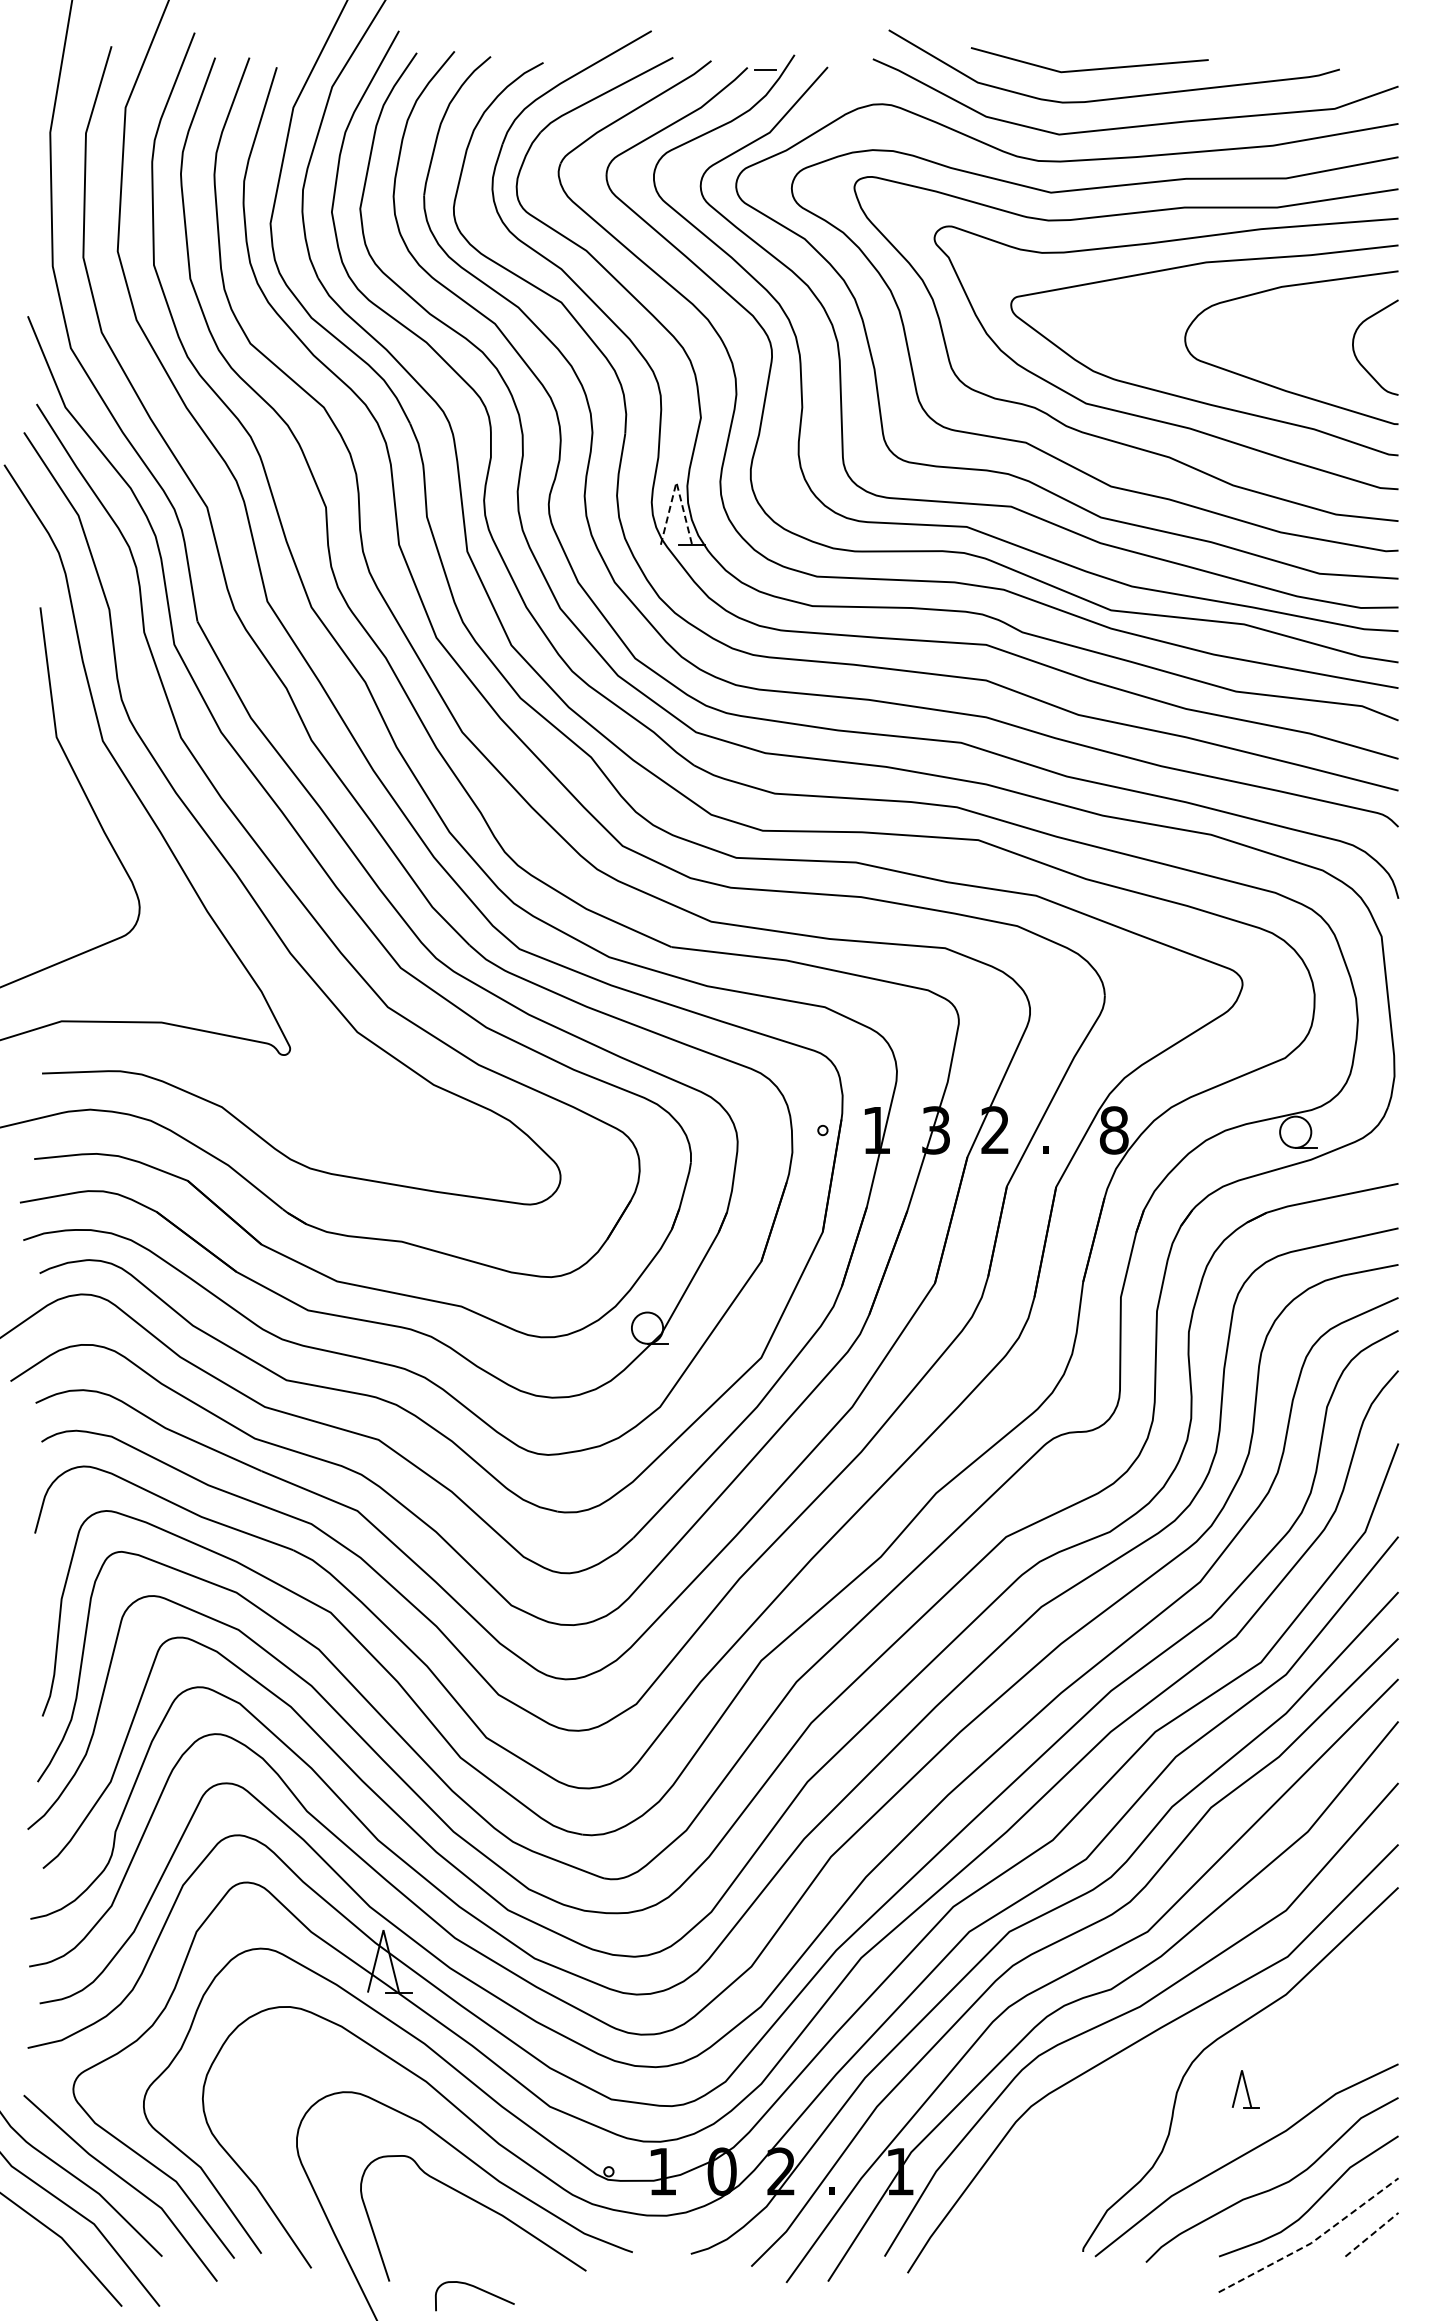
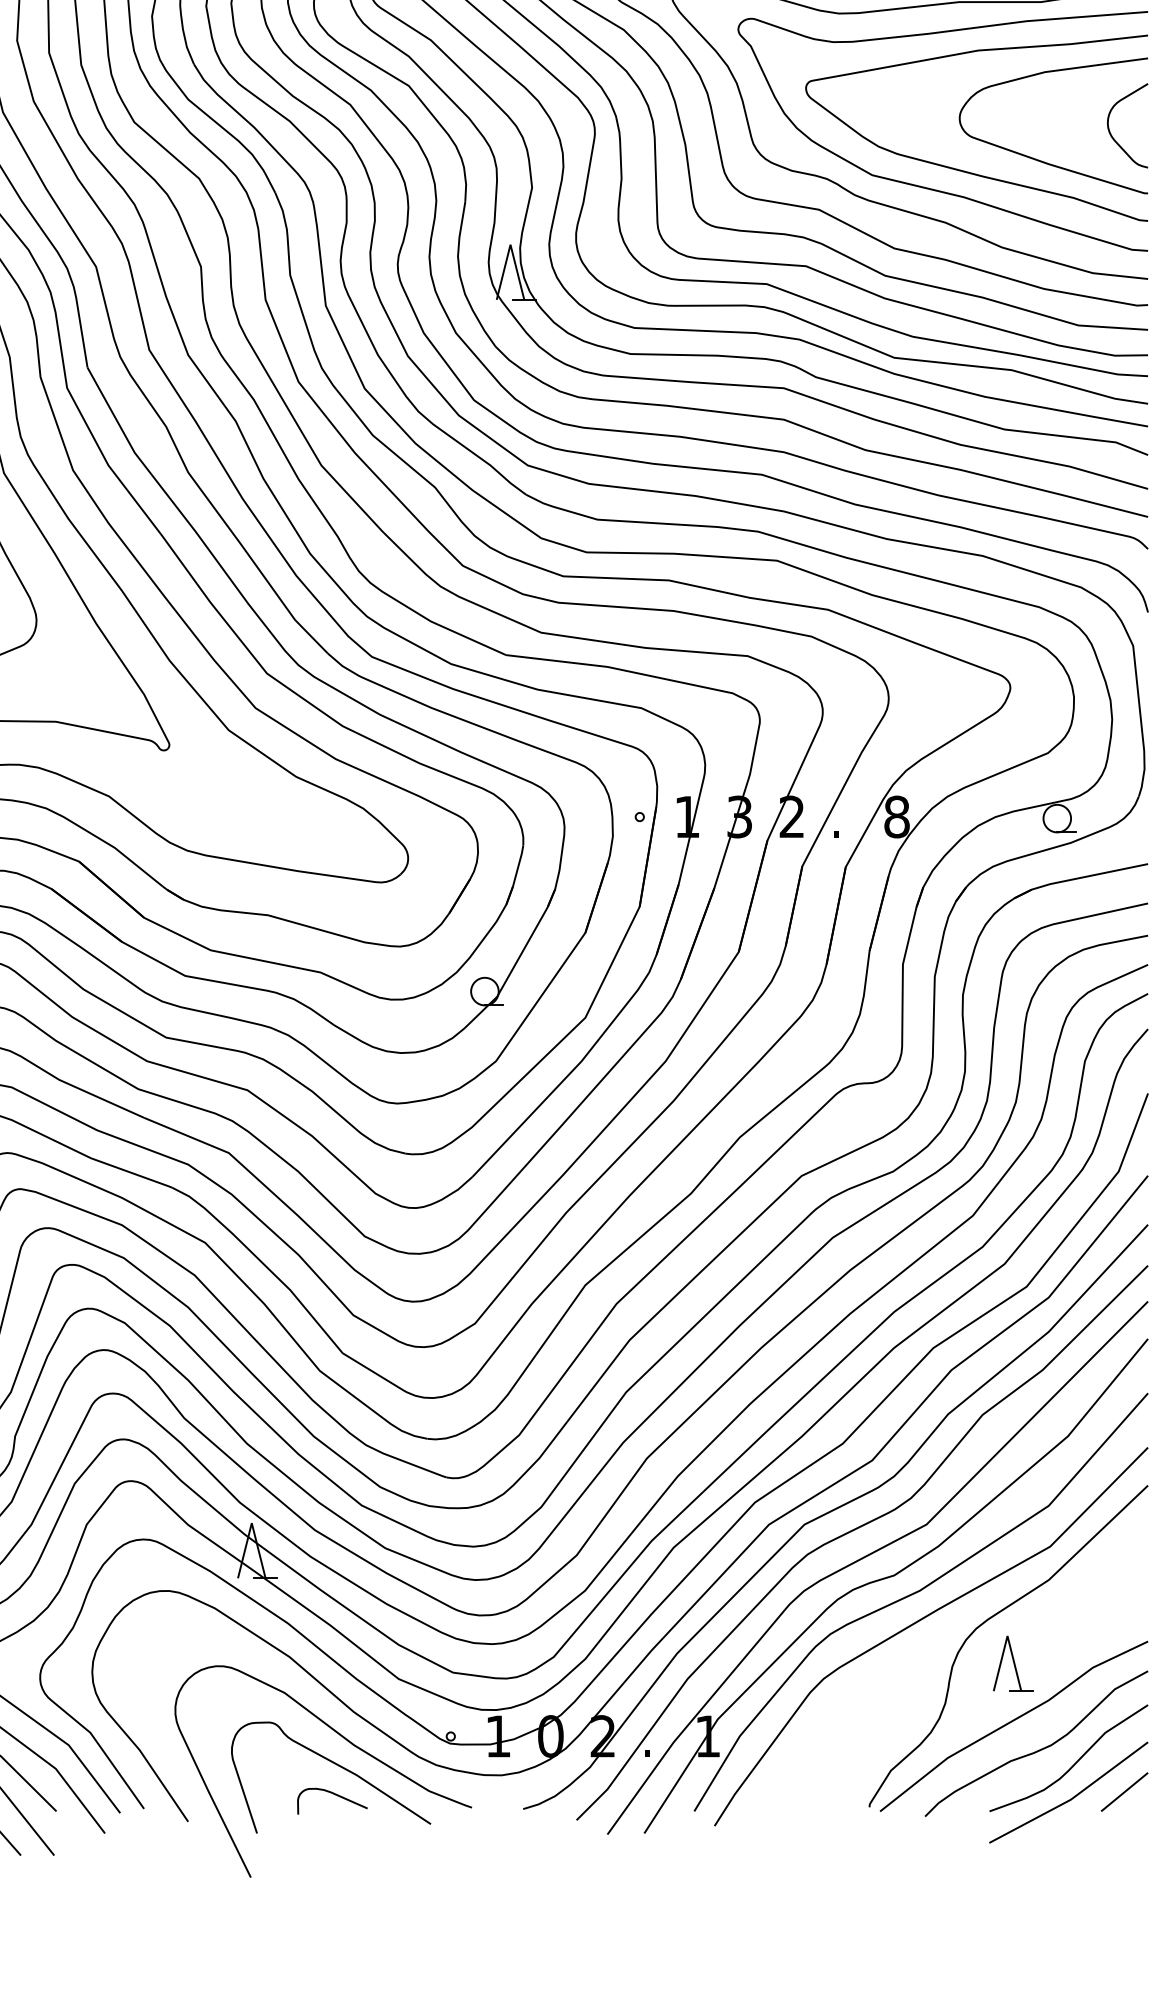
line: (676, 482) -> (510, 244), dashed -> solid
part: (1245, 2088) -> (1012, 1662), size x1.67
line: (1372, 2234) -> (1125, 1791), dashed -> solid
line: (1312, 2242) -> (1072, 1798), dashed -> solid
curve: (475, 2288) -> (333, 1794), moved

